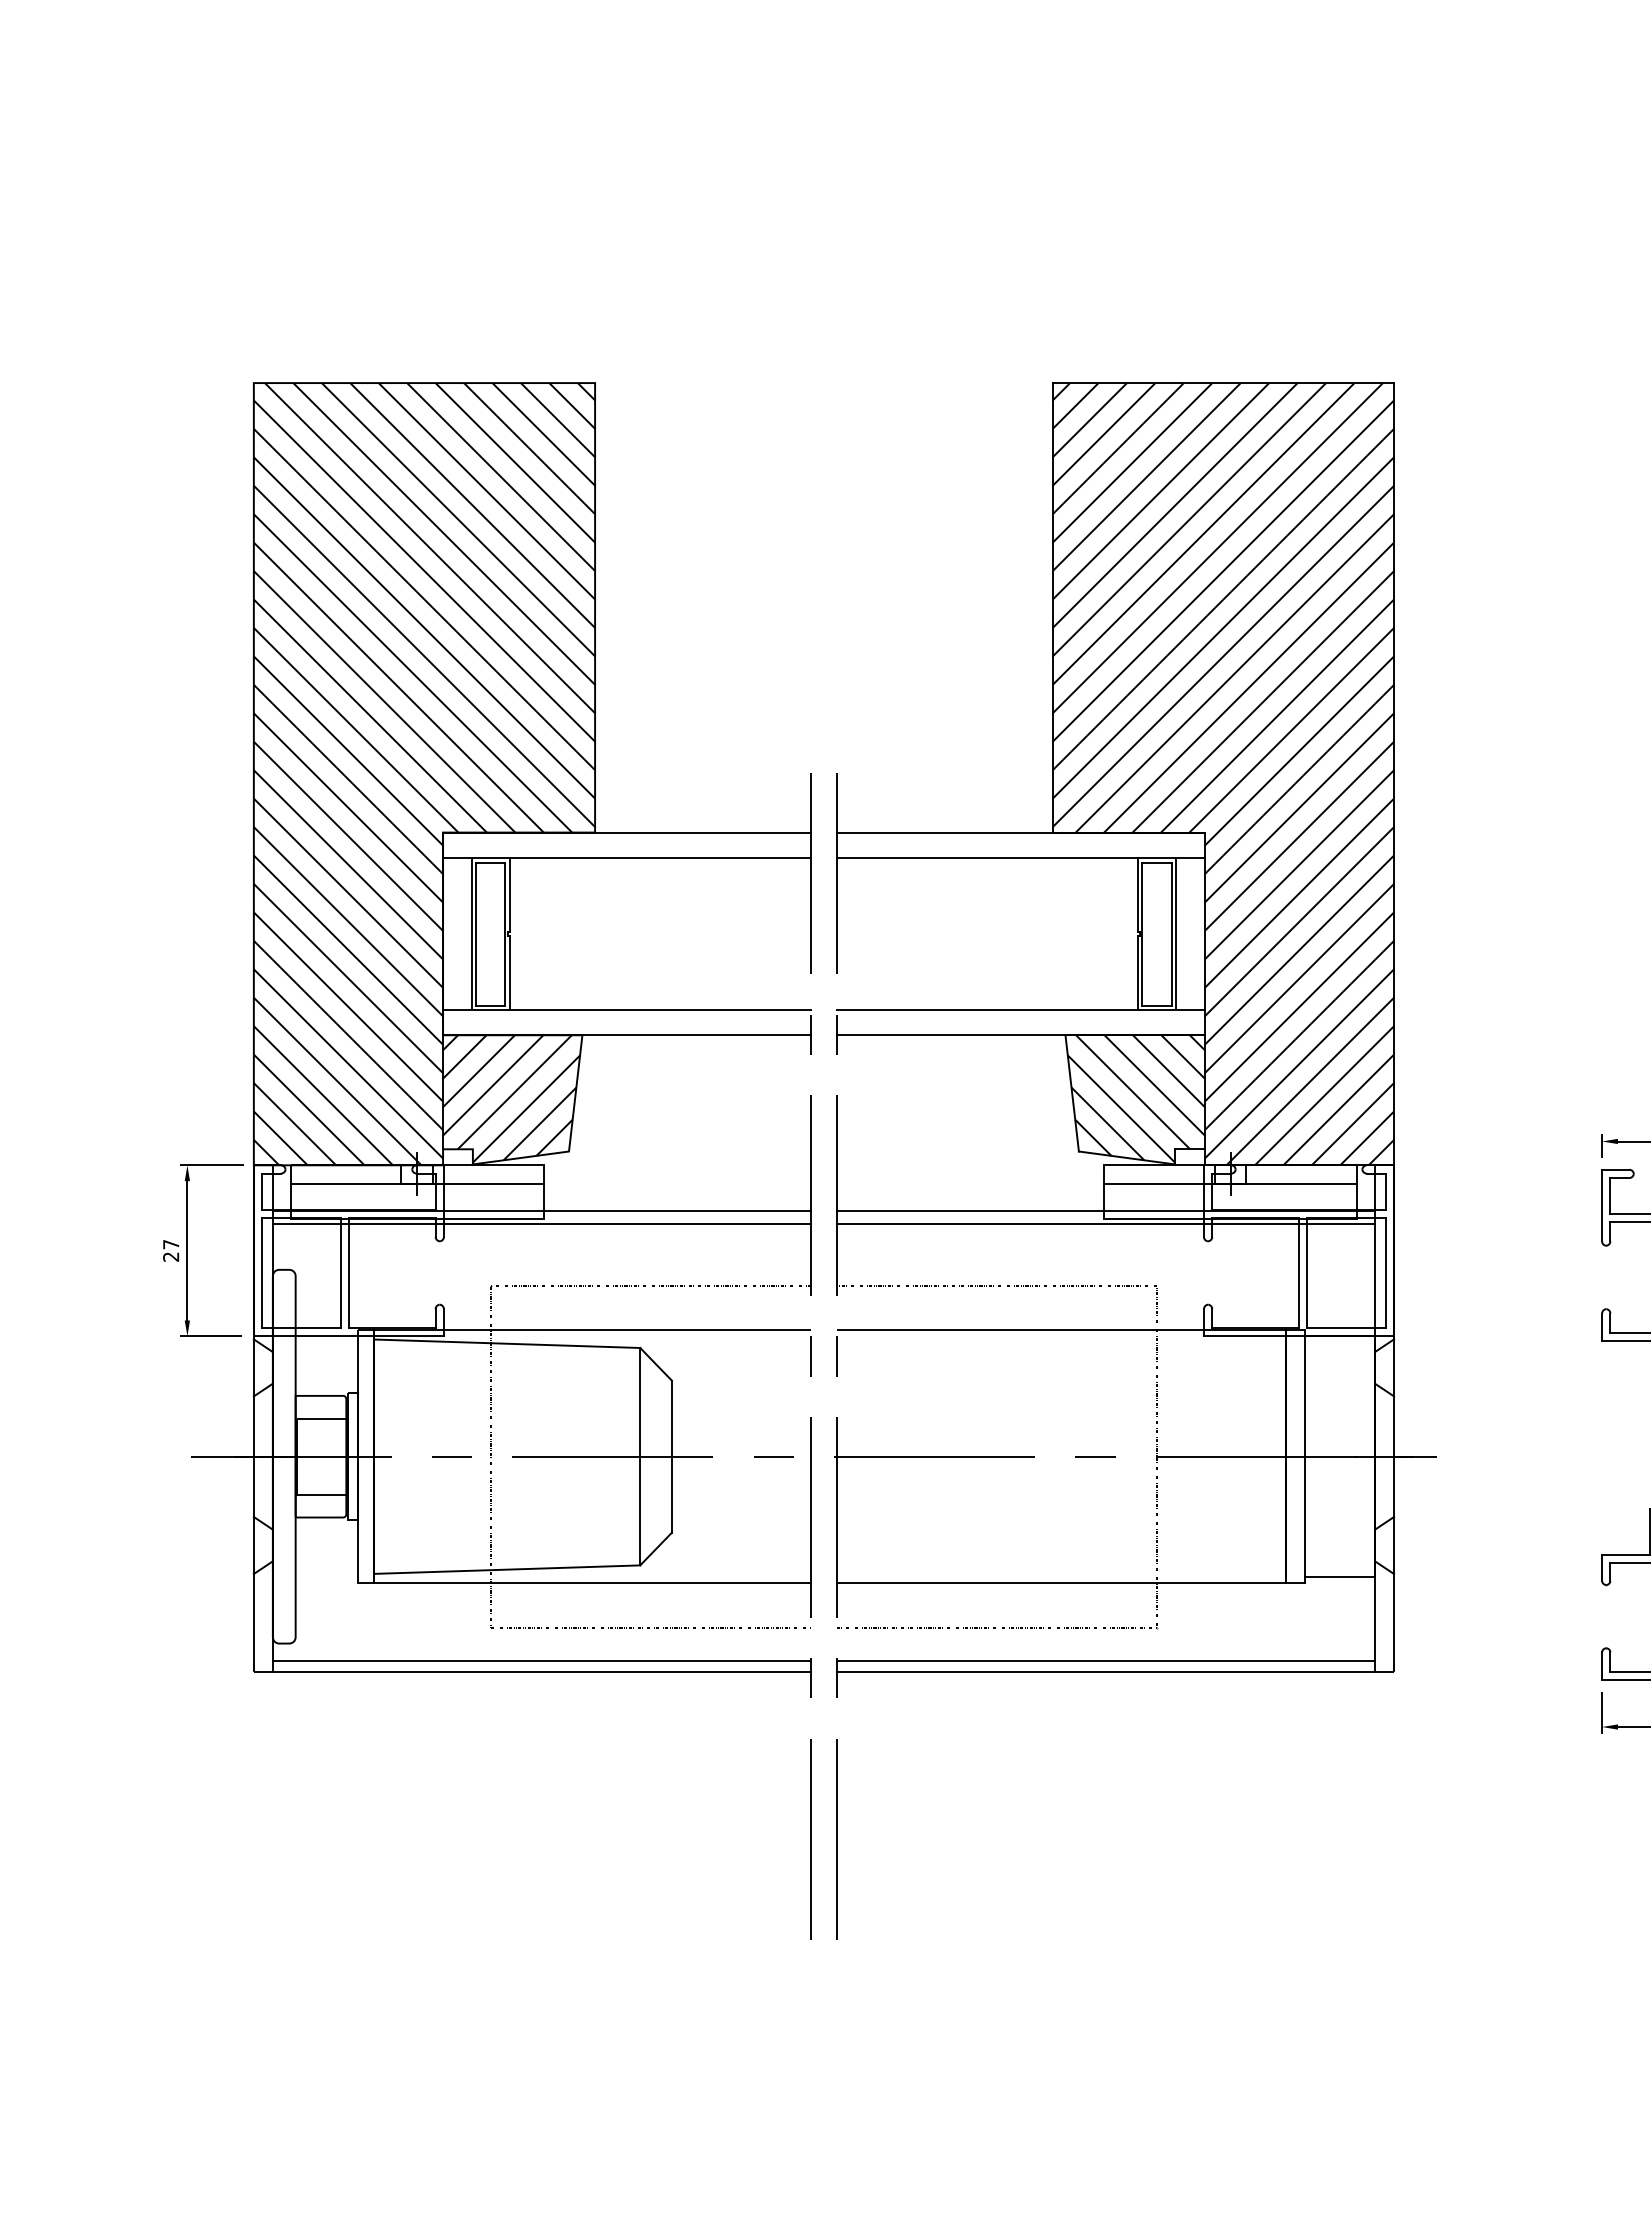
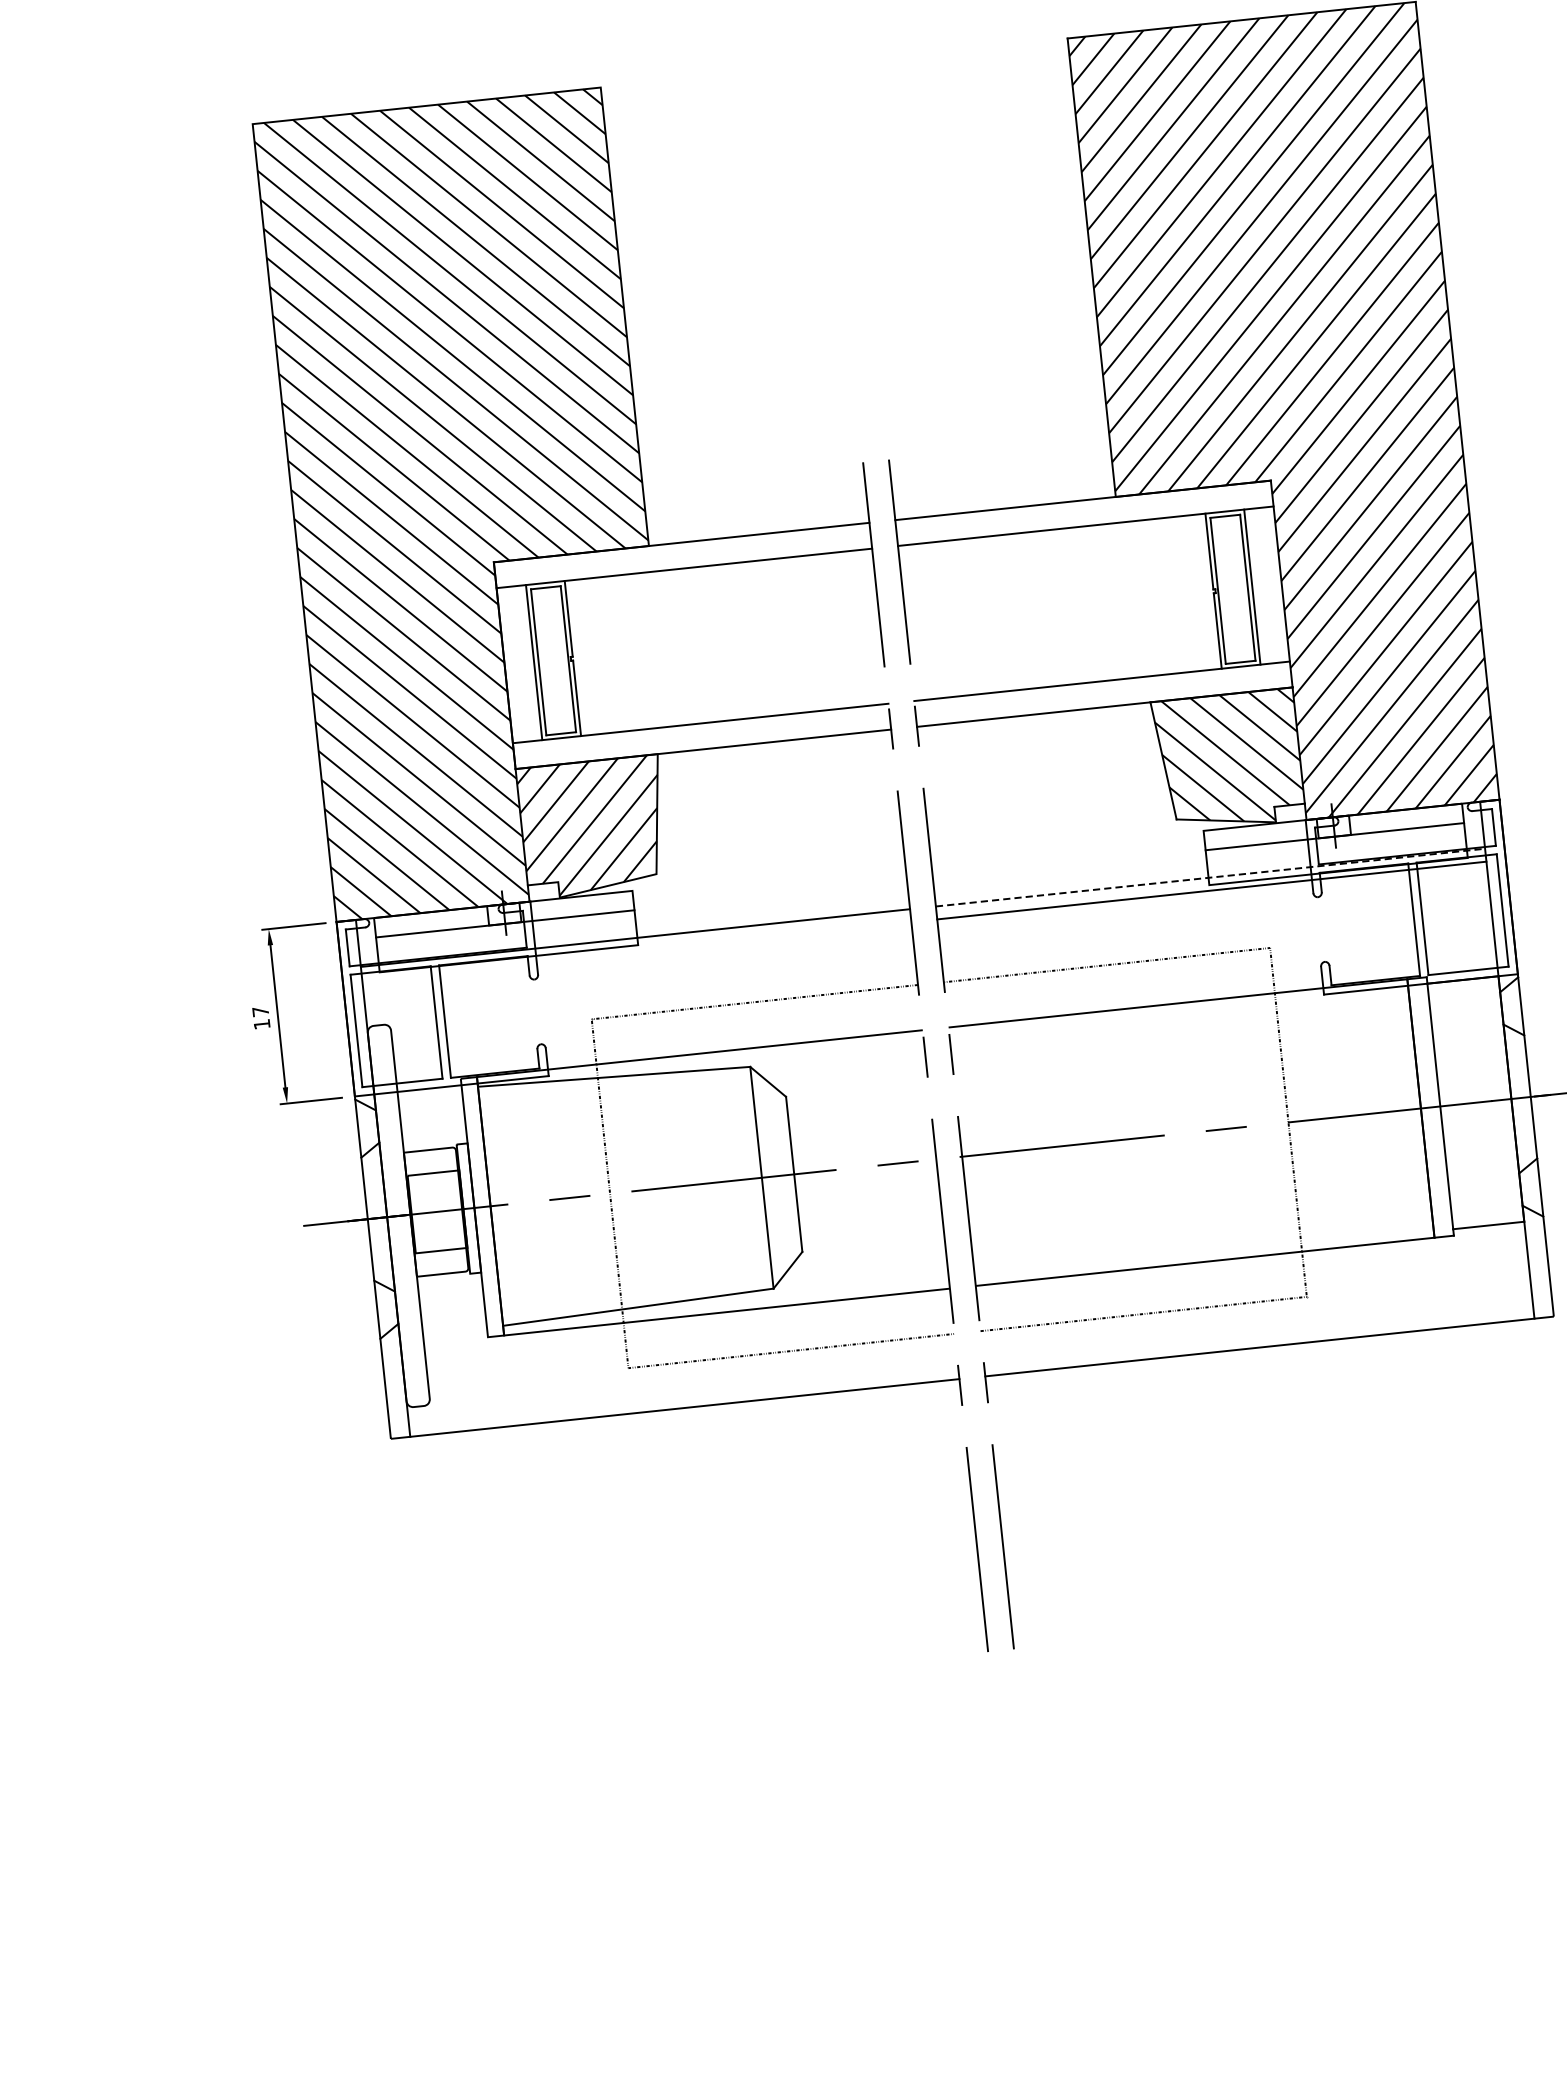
line: (1106, 1211) -> (1211, 877), solid -> dashed
line: (541, 1224) -> (636, 951), removed
text: (171, 1256) -> (262, 1023), 27 -> 17
line: (541, 1660) -> (683, 1396), removed
line: (1105, 1660) -> (1258, 1335), removed

